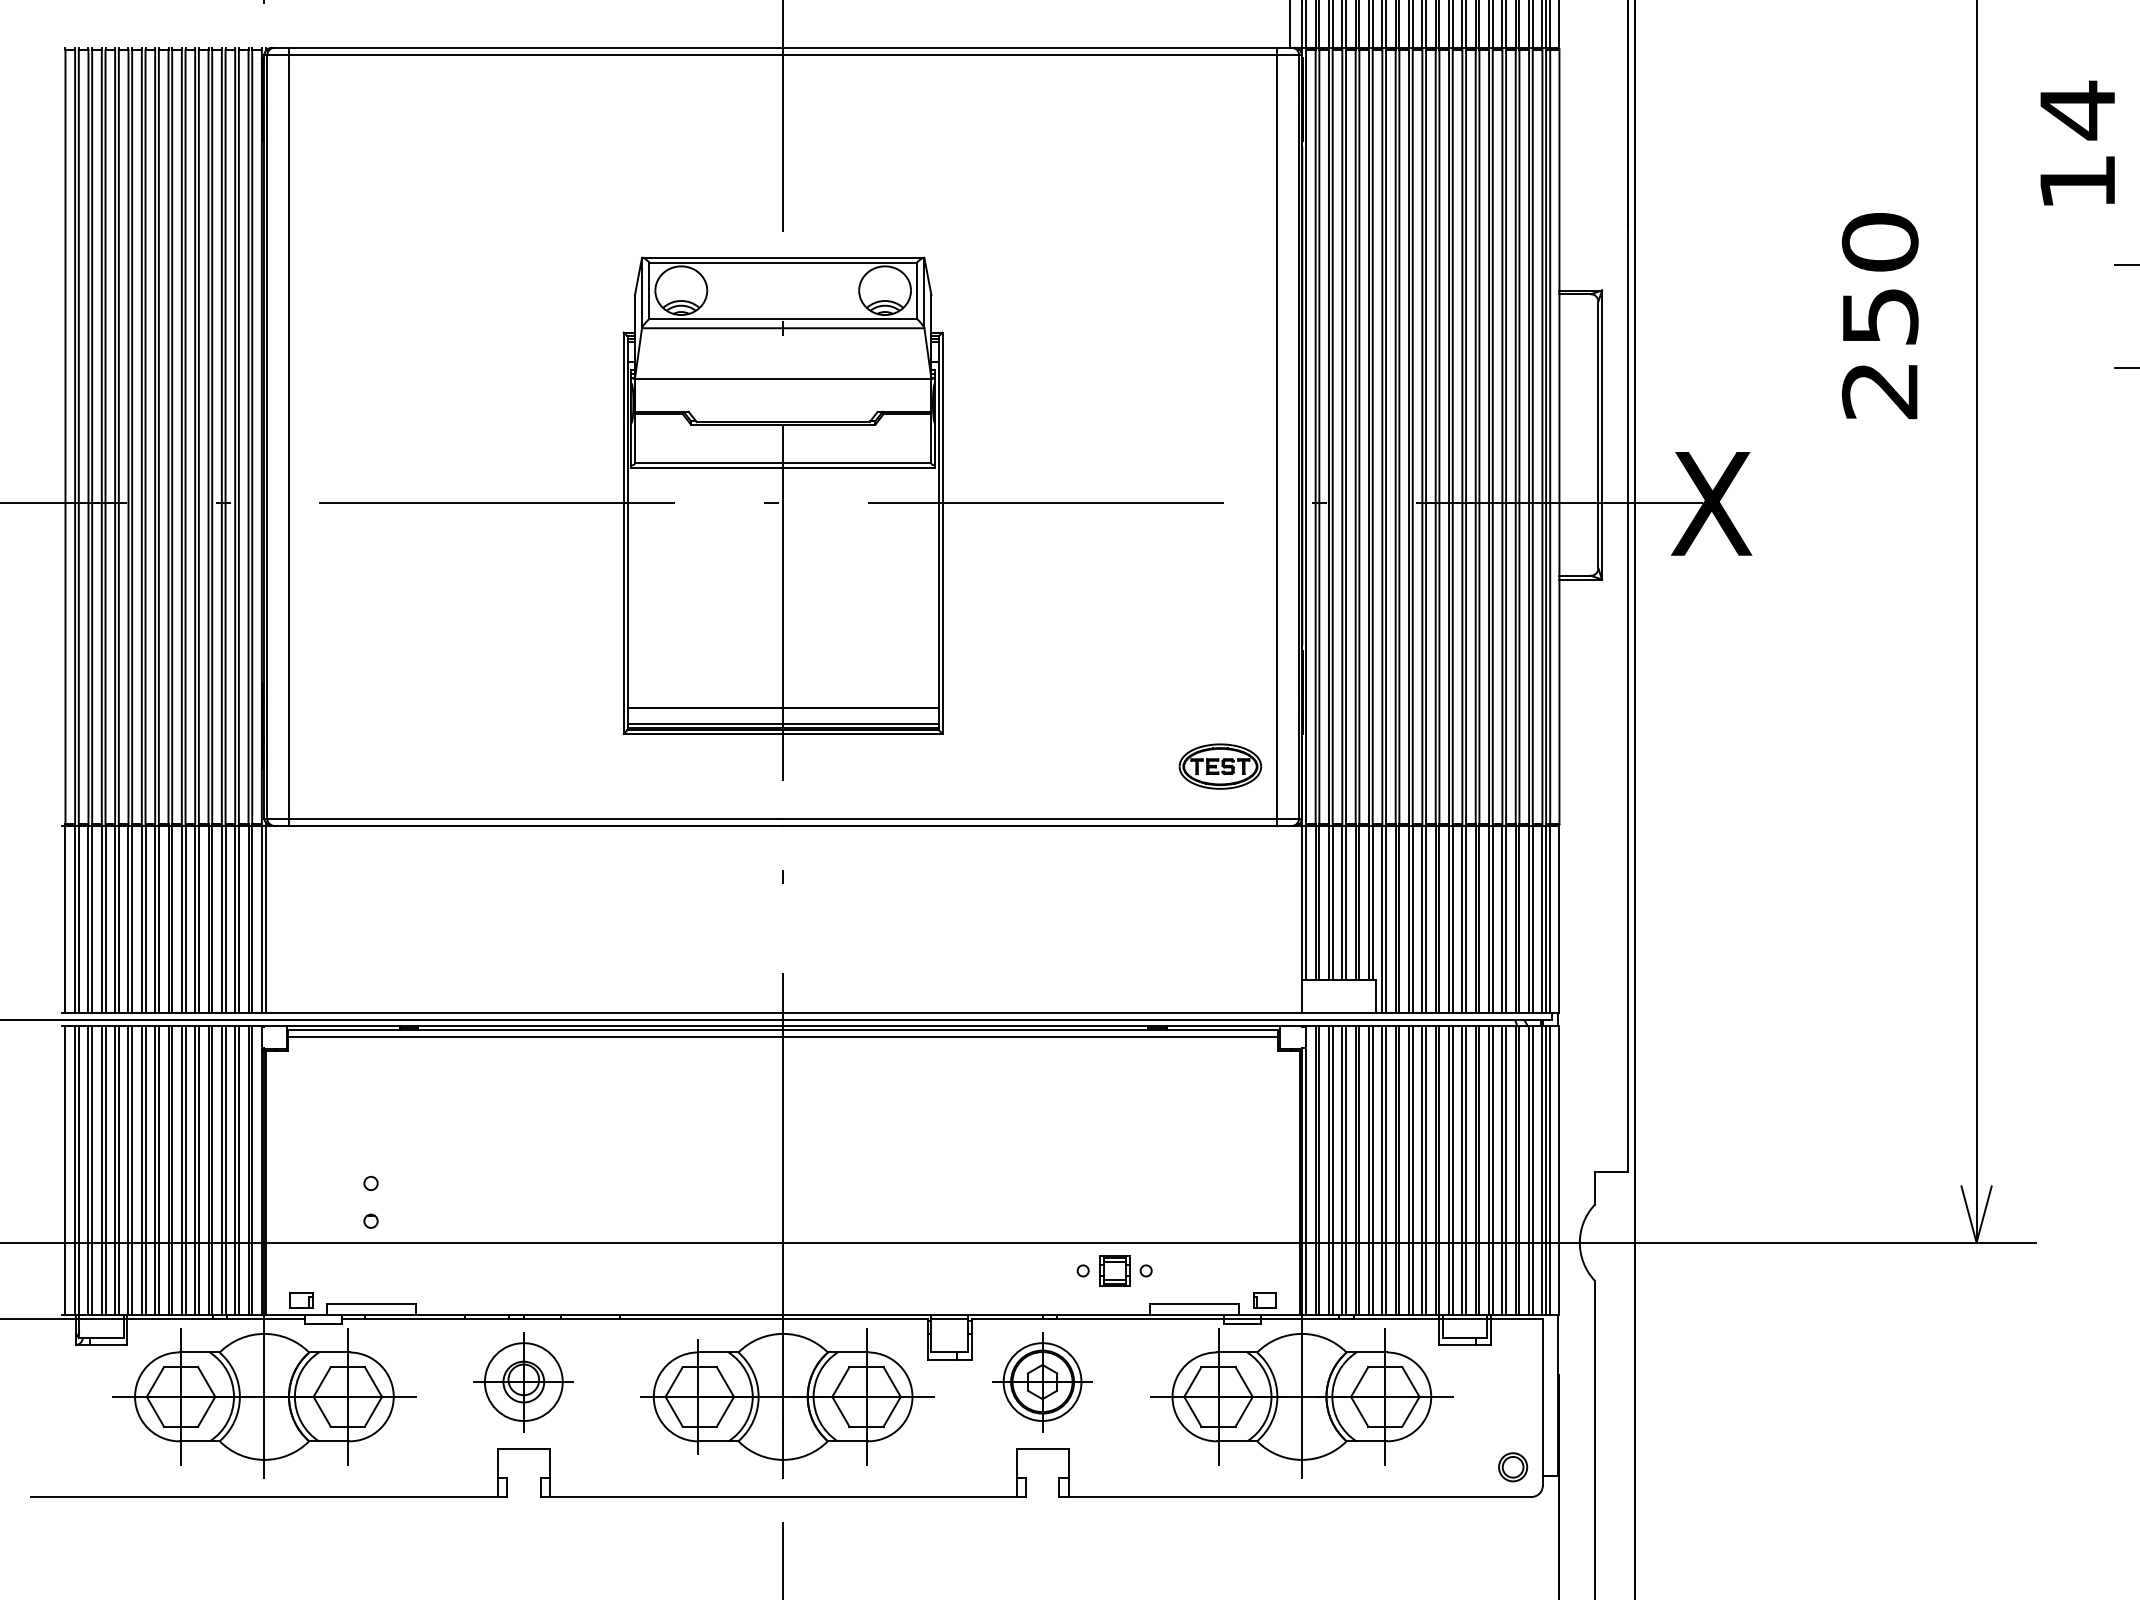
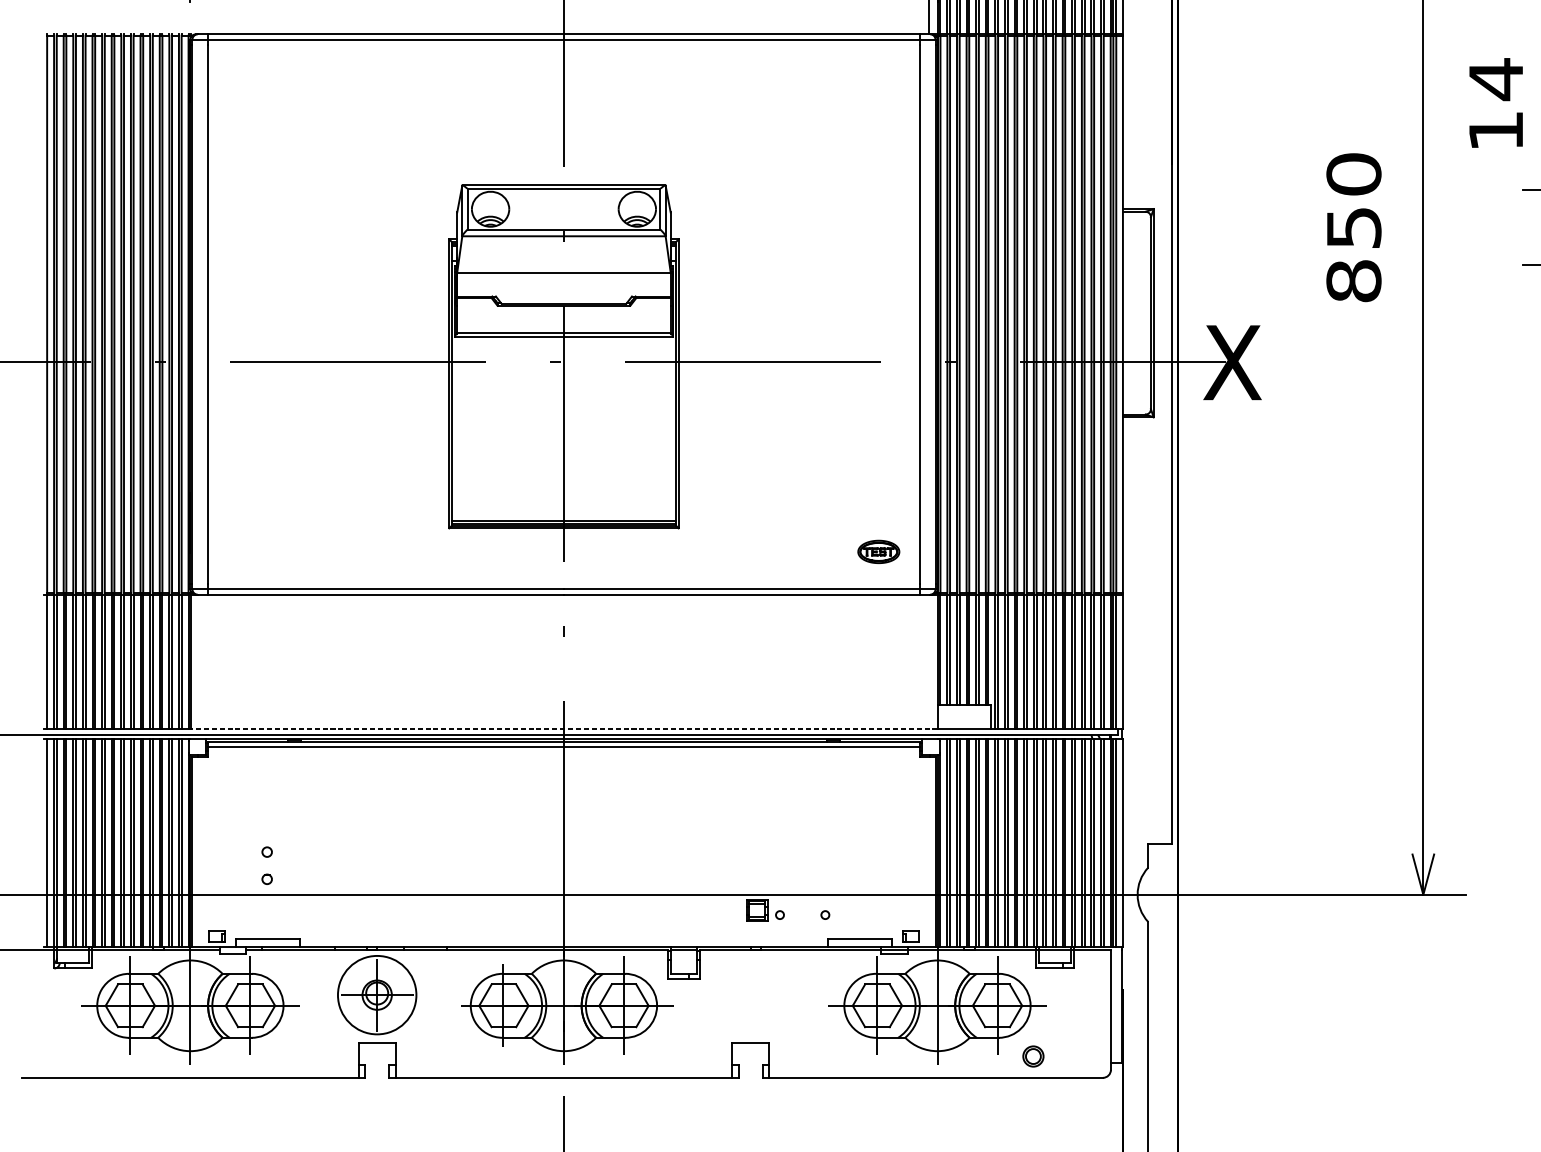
text: (1879, 390) -> (1353, 281), 250 -> 850
line: (782, 707) -> (563, 509), removed
part: (1220, 766) -> (878, 551), size x0.7
line: (783, 1013) -> (564, 729), solid -> dashed
part: (1114, 1270) -> (757, 910), moved
circle: (523, 1381) -> (376, 994), size x1.4
part: (1042, 1382) -> (750, 995), removed
part: (1513, 1467) -> (1033, 1056), moved

